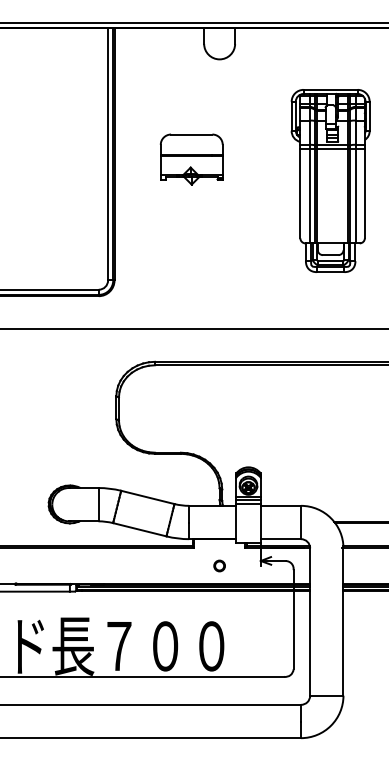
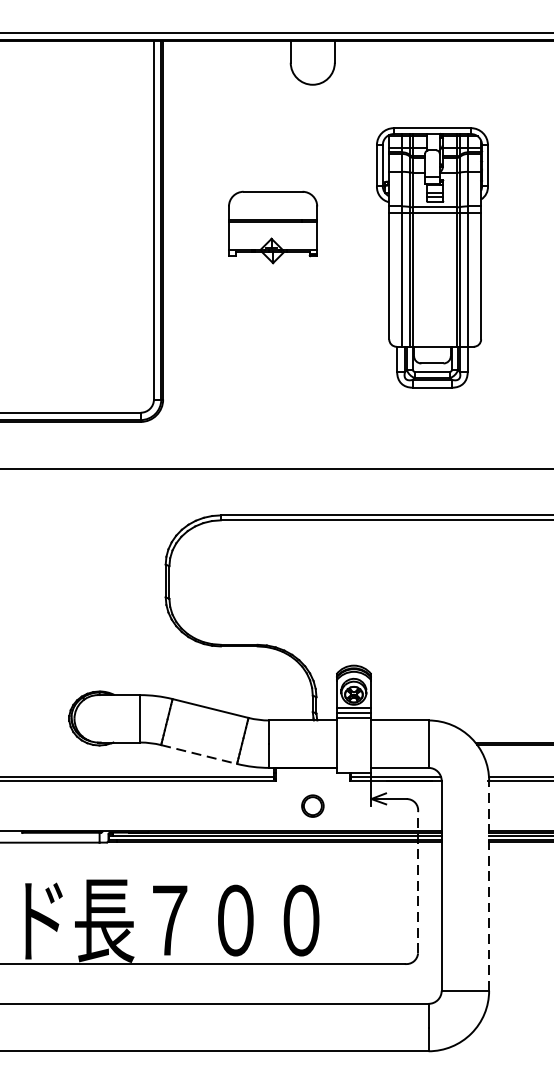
part: (330, 180) -> (432, 257), moved
line: (140, 529) -> (200, 754), solid -> dashed
part: (219, 565) -> (312, 805), size x1.4
line: (293, 619) -> (417, 882), solid -> dashed
line: (343, 622) -> (489, 886), solid -> dashed

